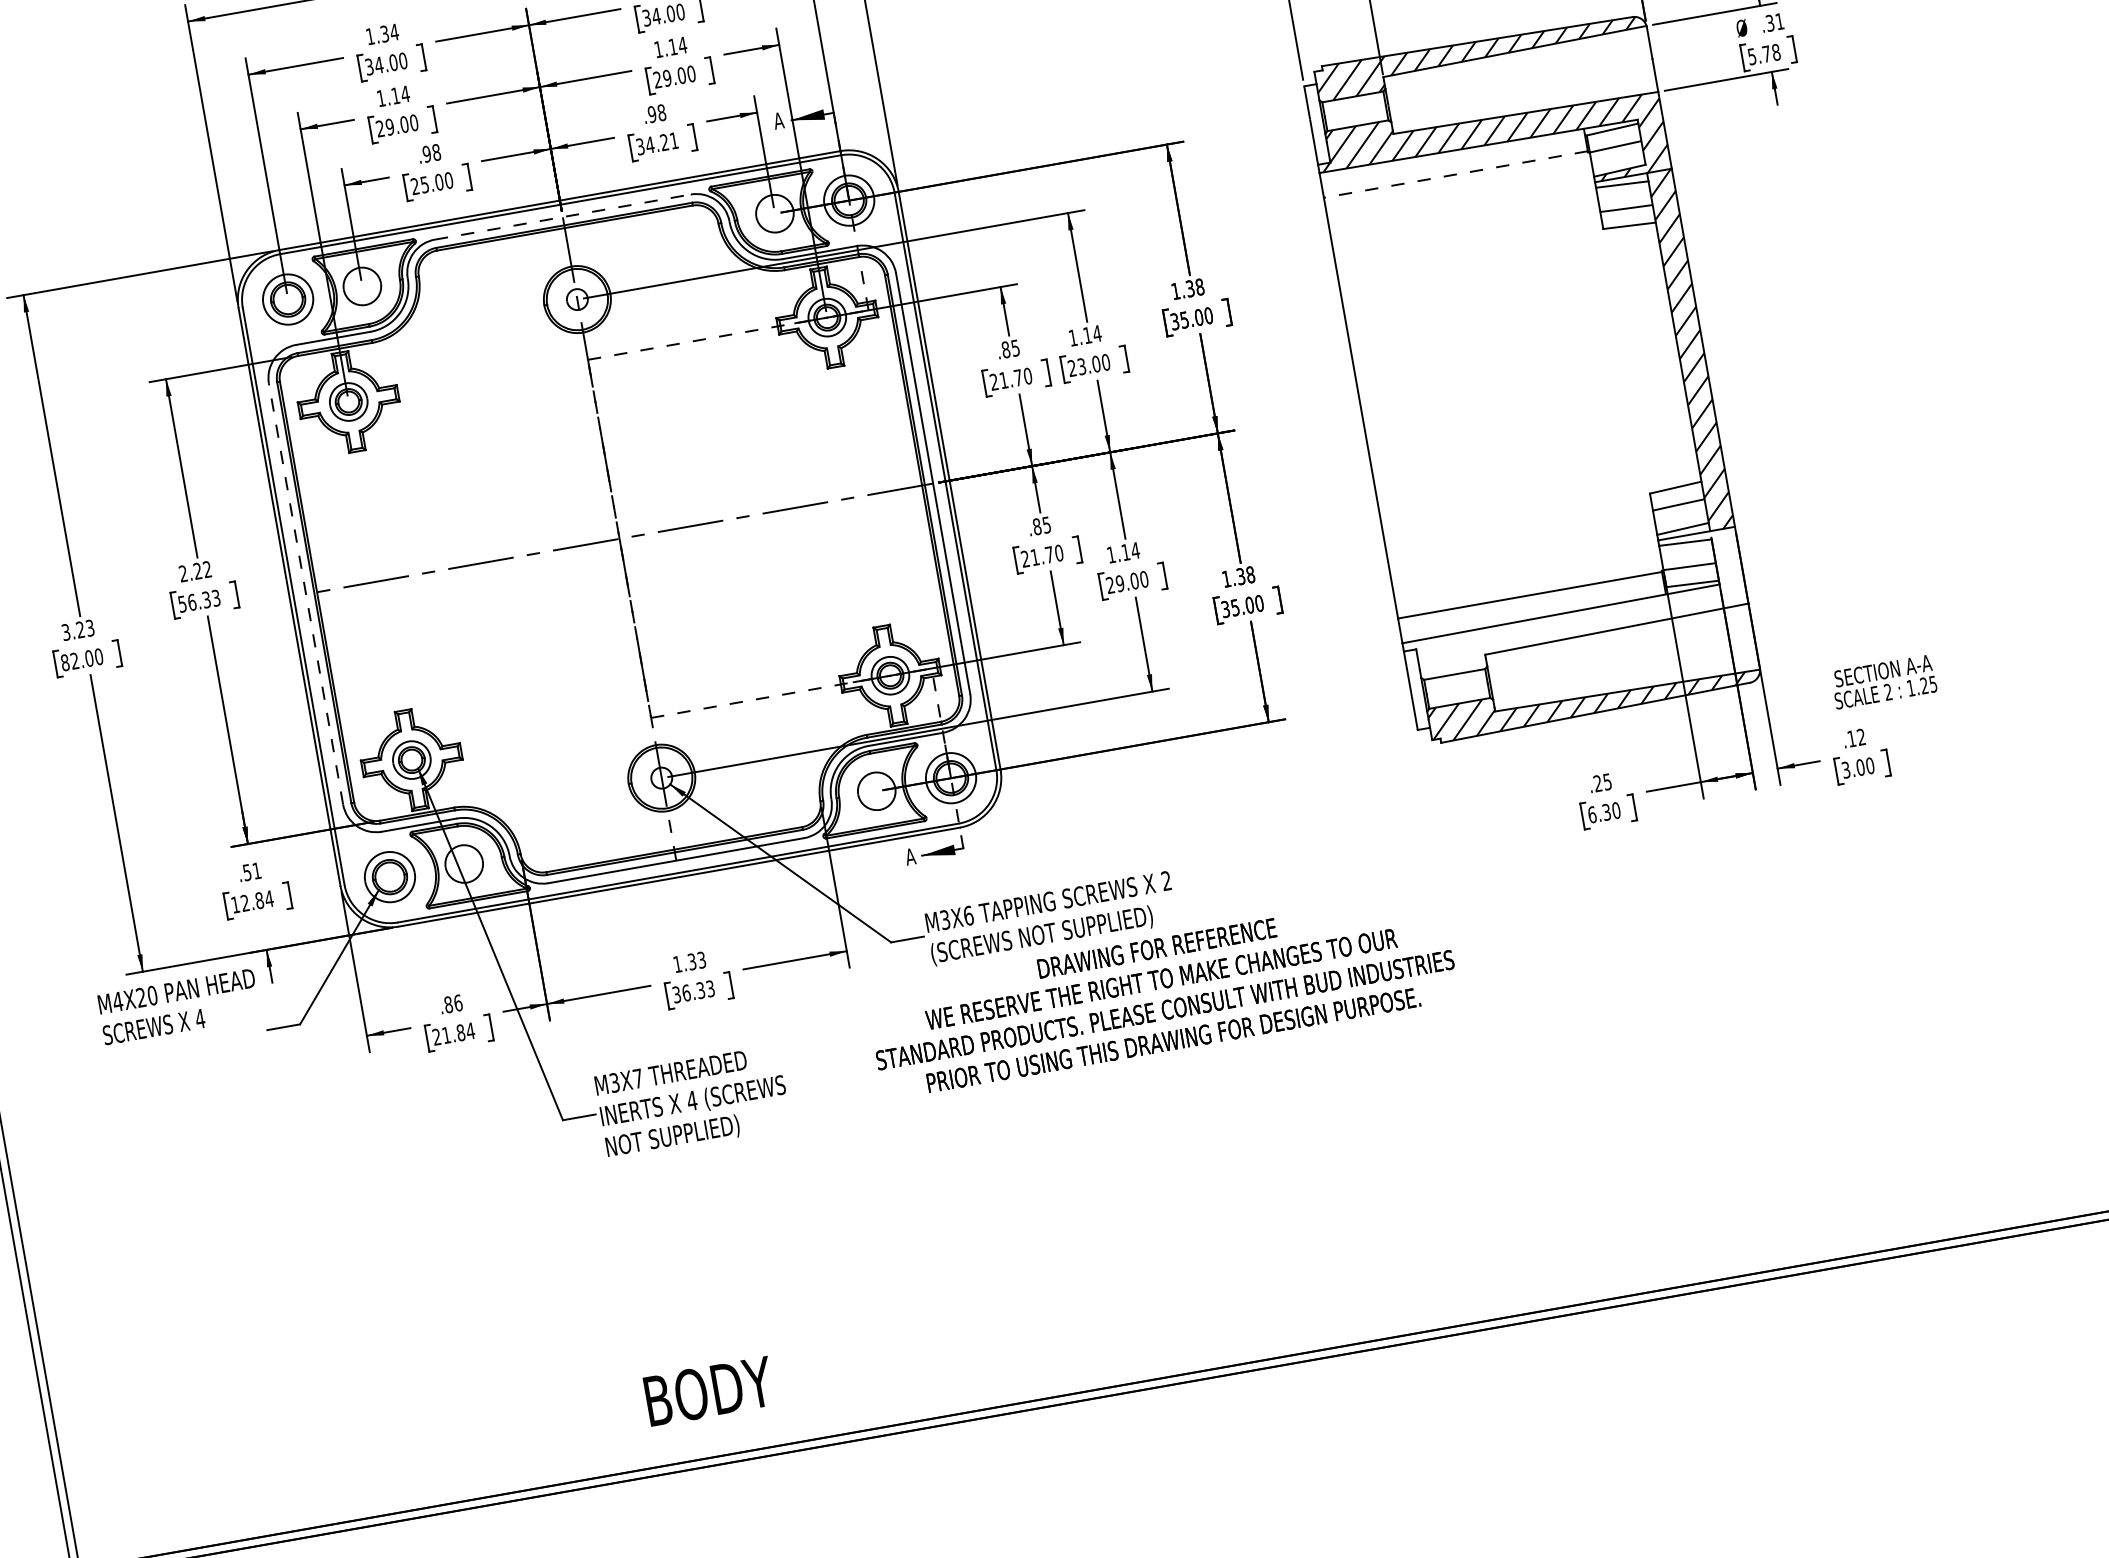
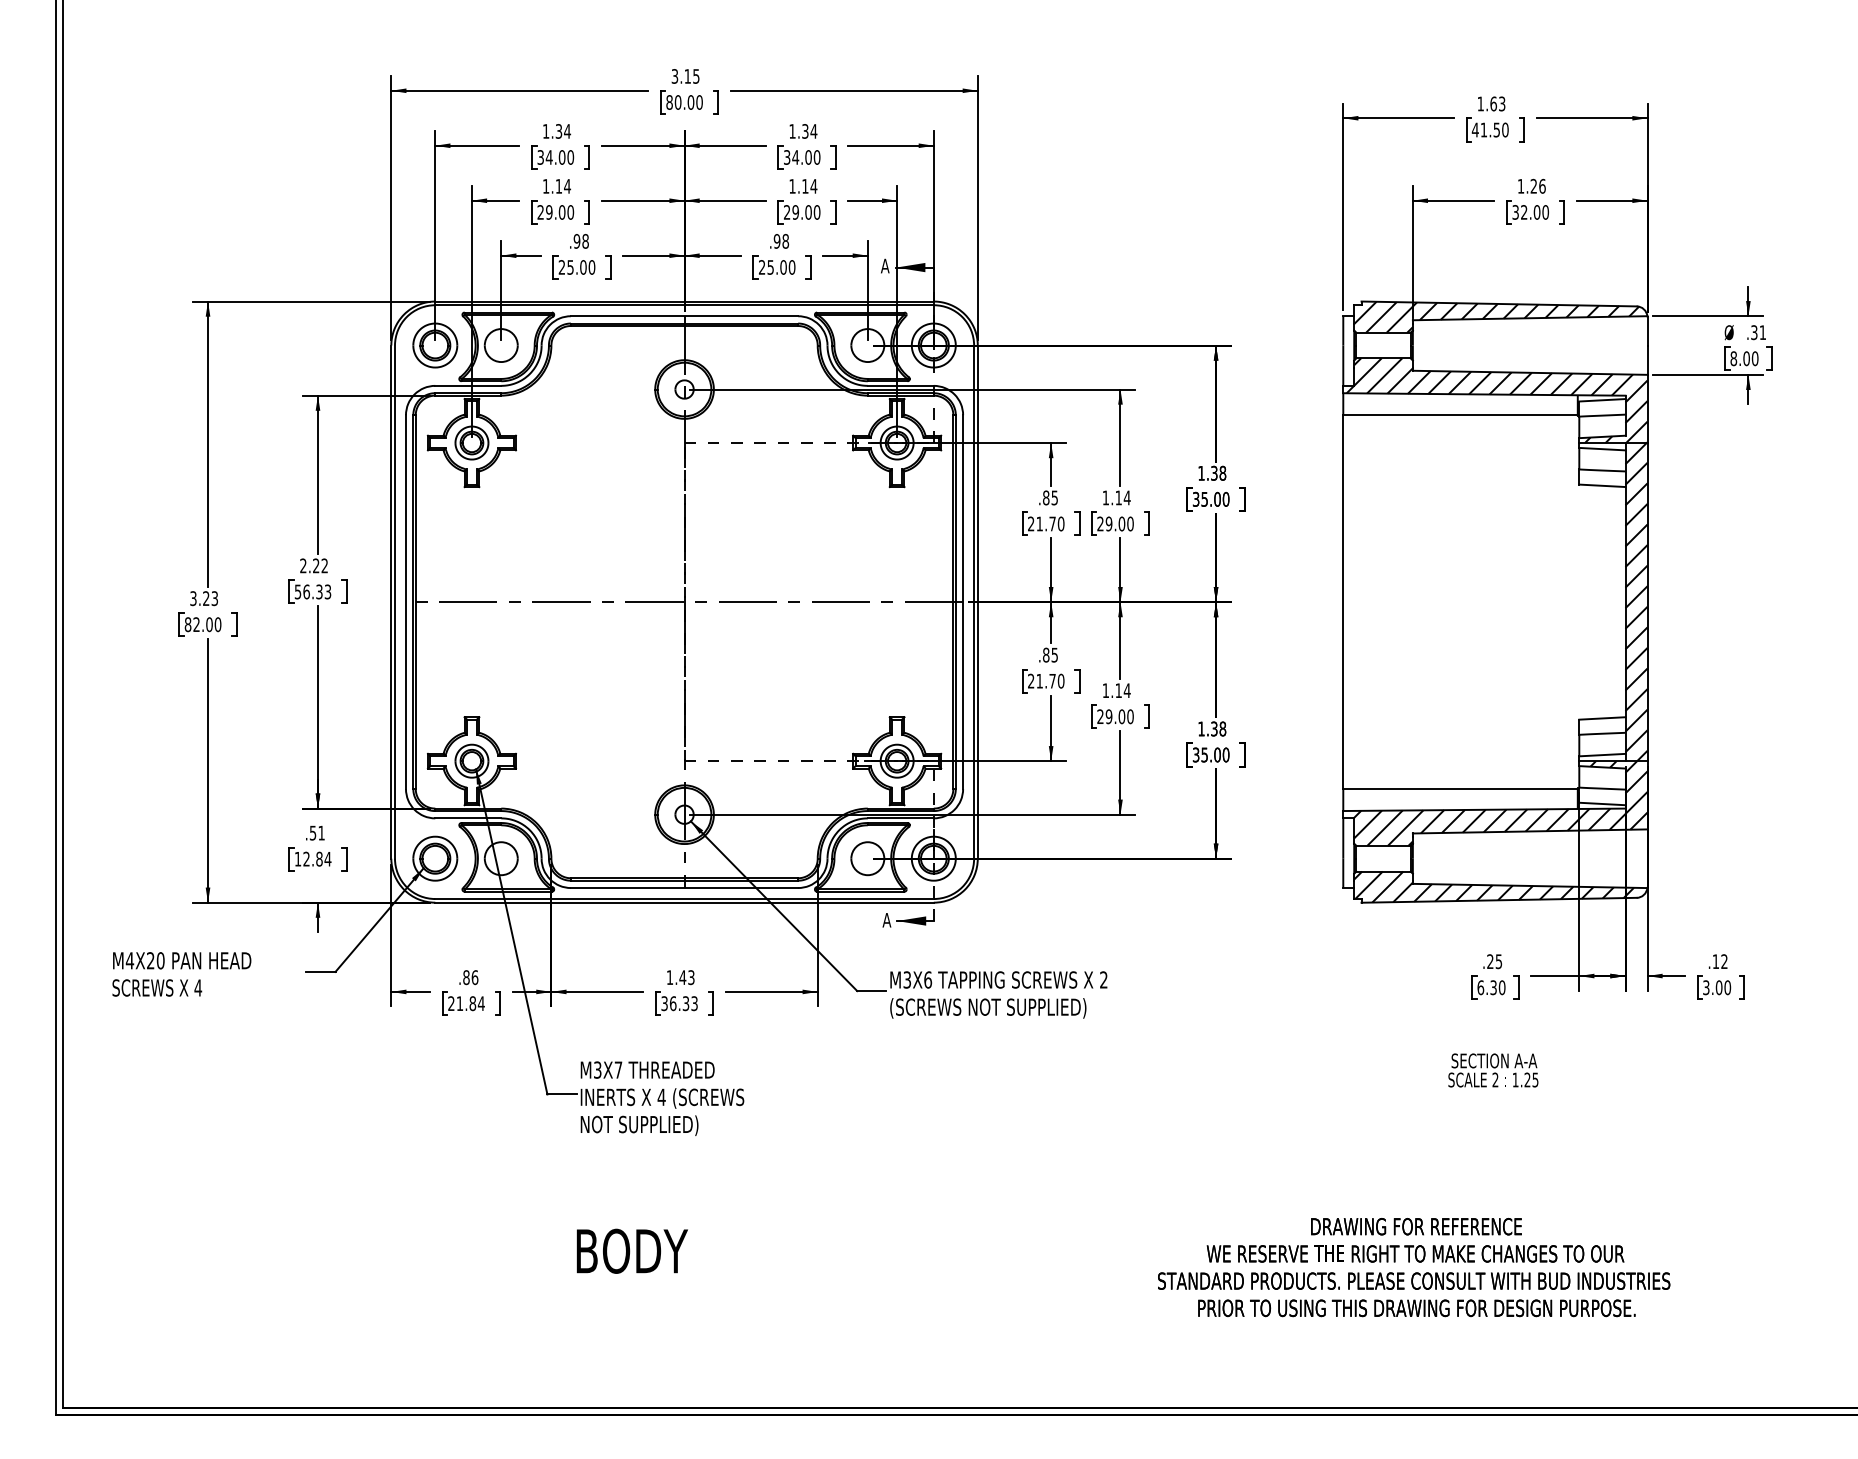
text: (1764, 54) -> (1744, 358), 5.78 -> 8.00
text: (657, 143) -> (777, 267), 34.21 -> 25.00
line: (1455, 174) -> (1460, 415), dashed -> solid
line: (562, 217) -> (684, 316), dashed -> solid
text: (1081, 366) -> (1108, 523), 23.00 -> 29.00
line: (305, 594) -> (405, 602), dashed -> solid
hatch: (1577, 603) -> (1500, 803), added
text: (1884, 681) -> (1493, 1070), moved
text: (691, 961) -> (682, 977), 1.33 -> 1.43
text: (1162, 994) -> (1414, 1267), moved
text: (178, 1007) -> (181, 974), moved
text: (708, 1390) -> (631, 1250), moved

